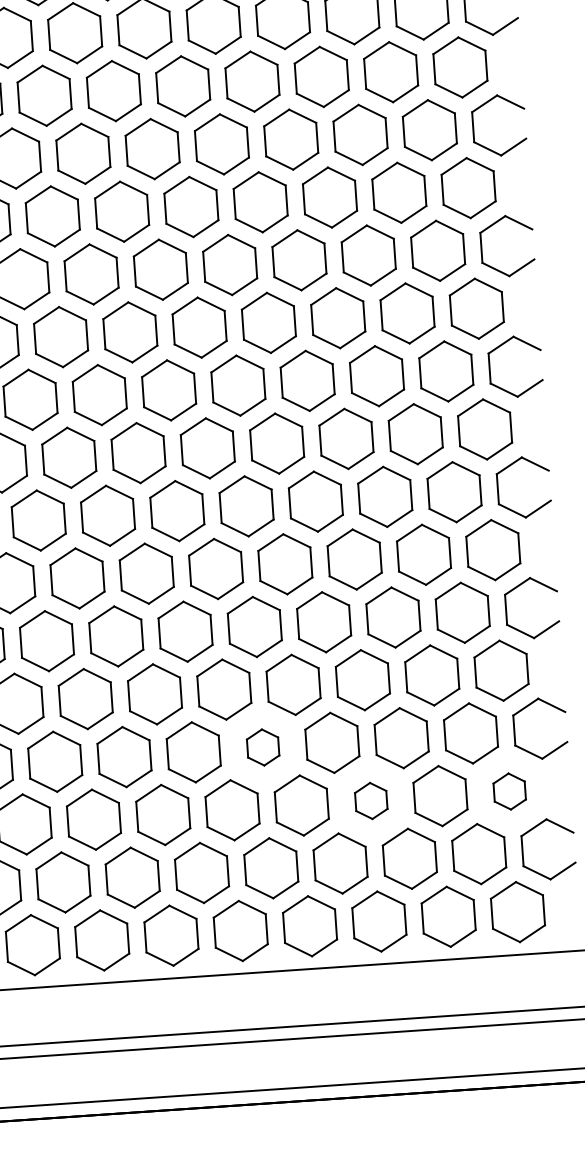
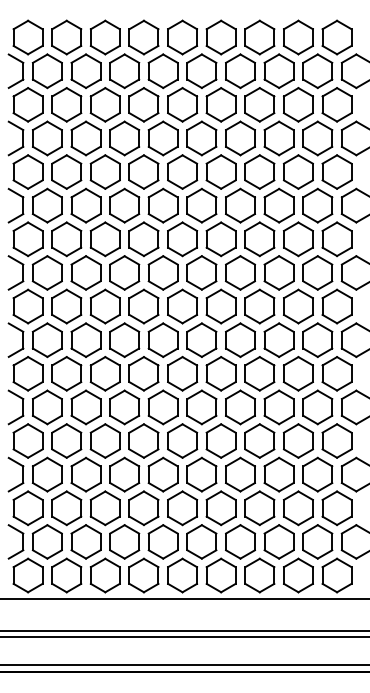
part: (262, 747) -> (201, 474), size x1.67
part: (508, 791) -> (336, 508), size x1.67
part: (370, 801) -> (259, 508), size x1.67

